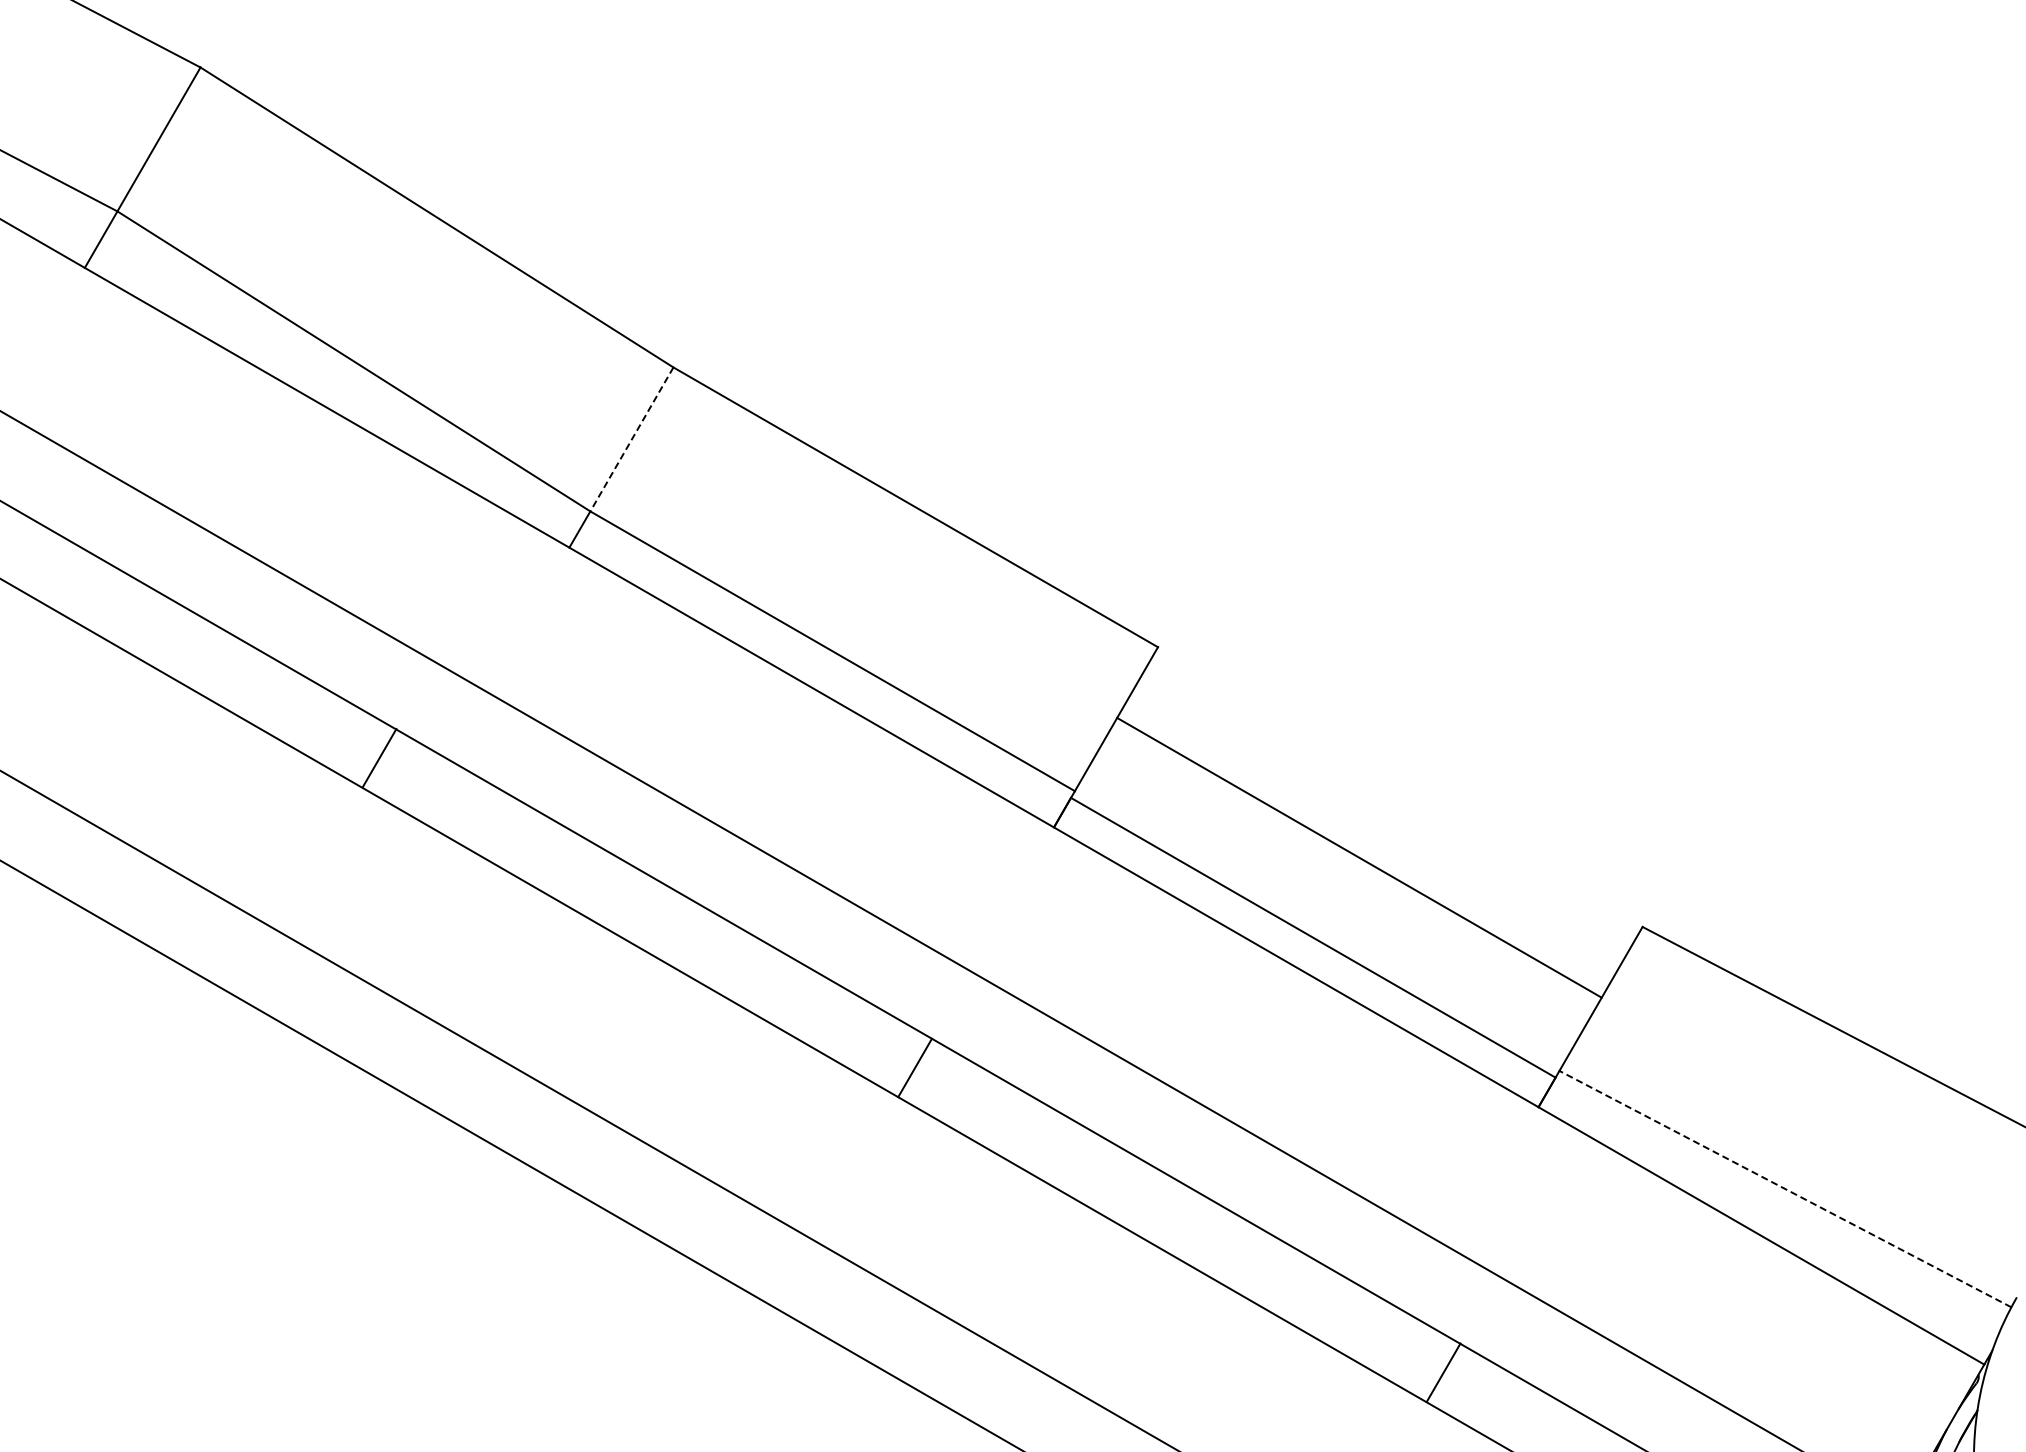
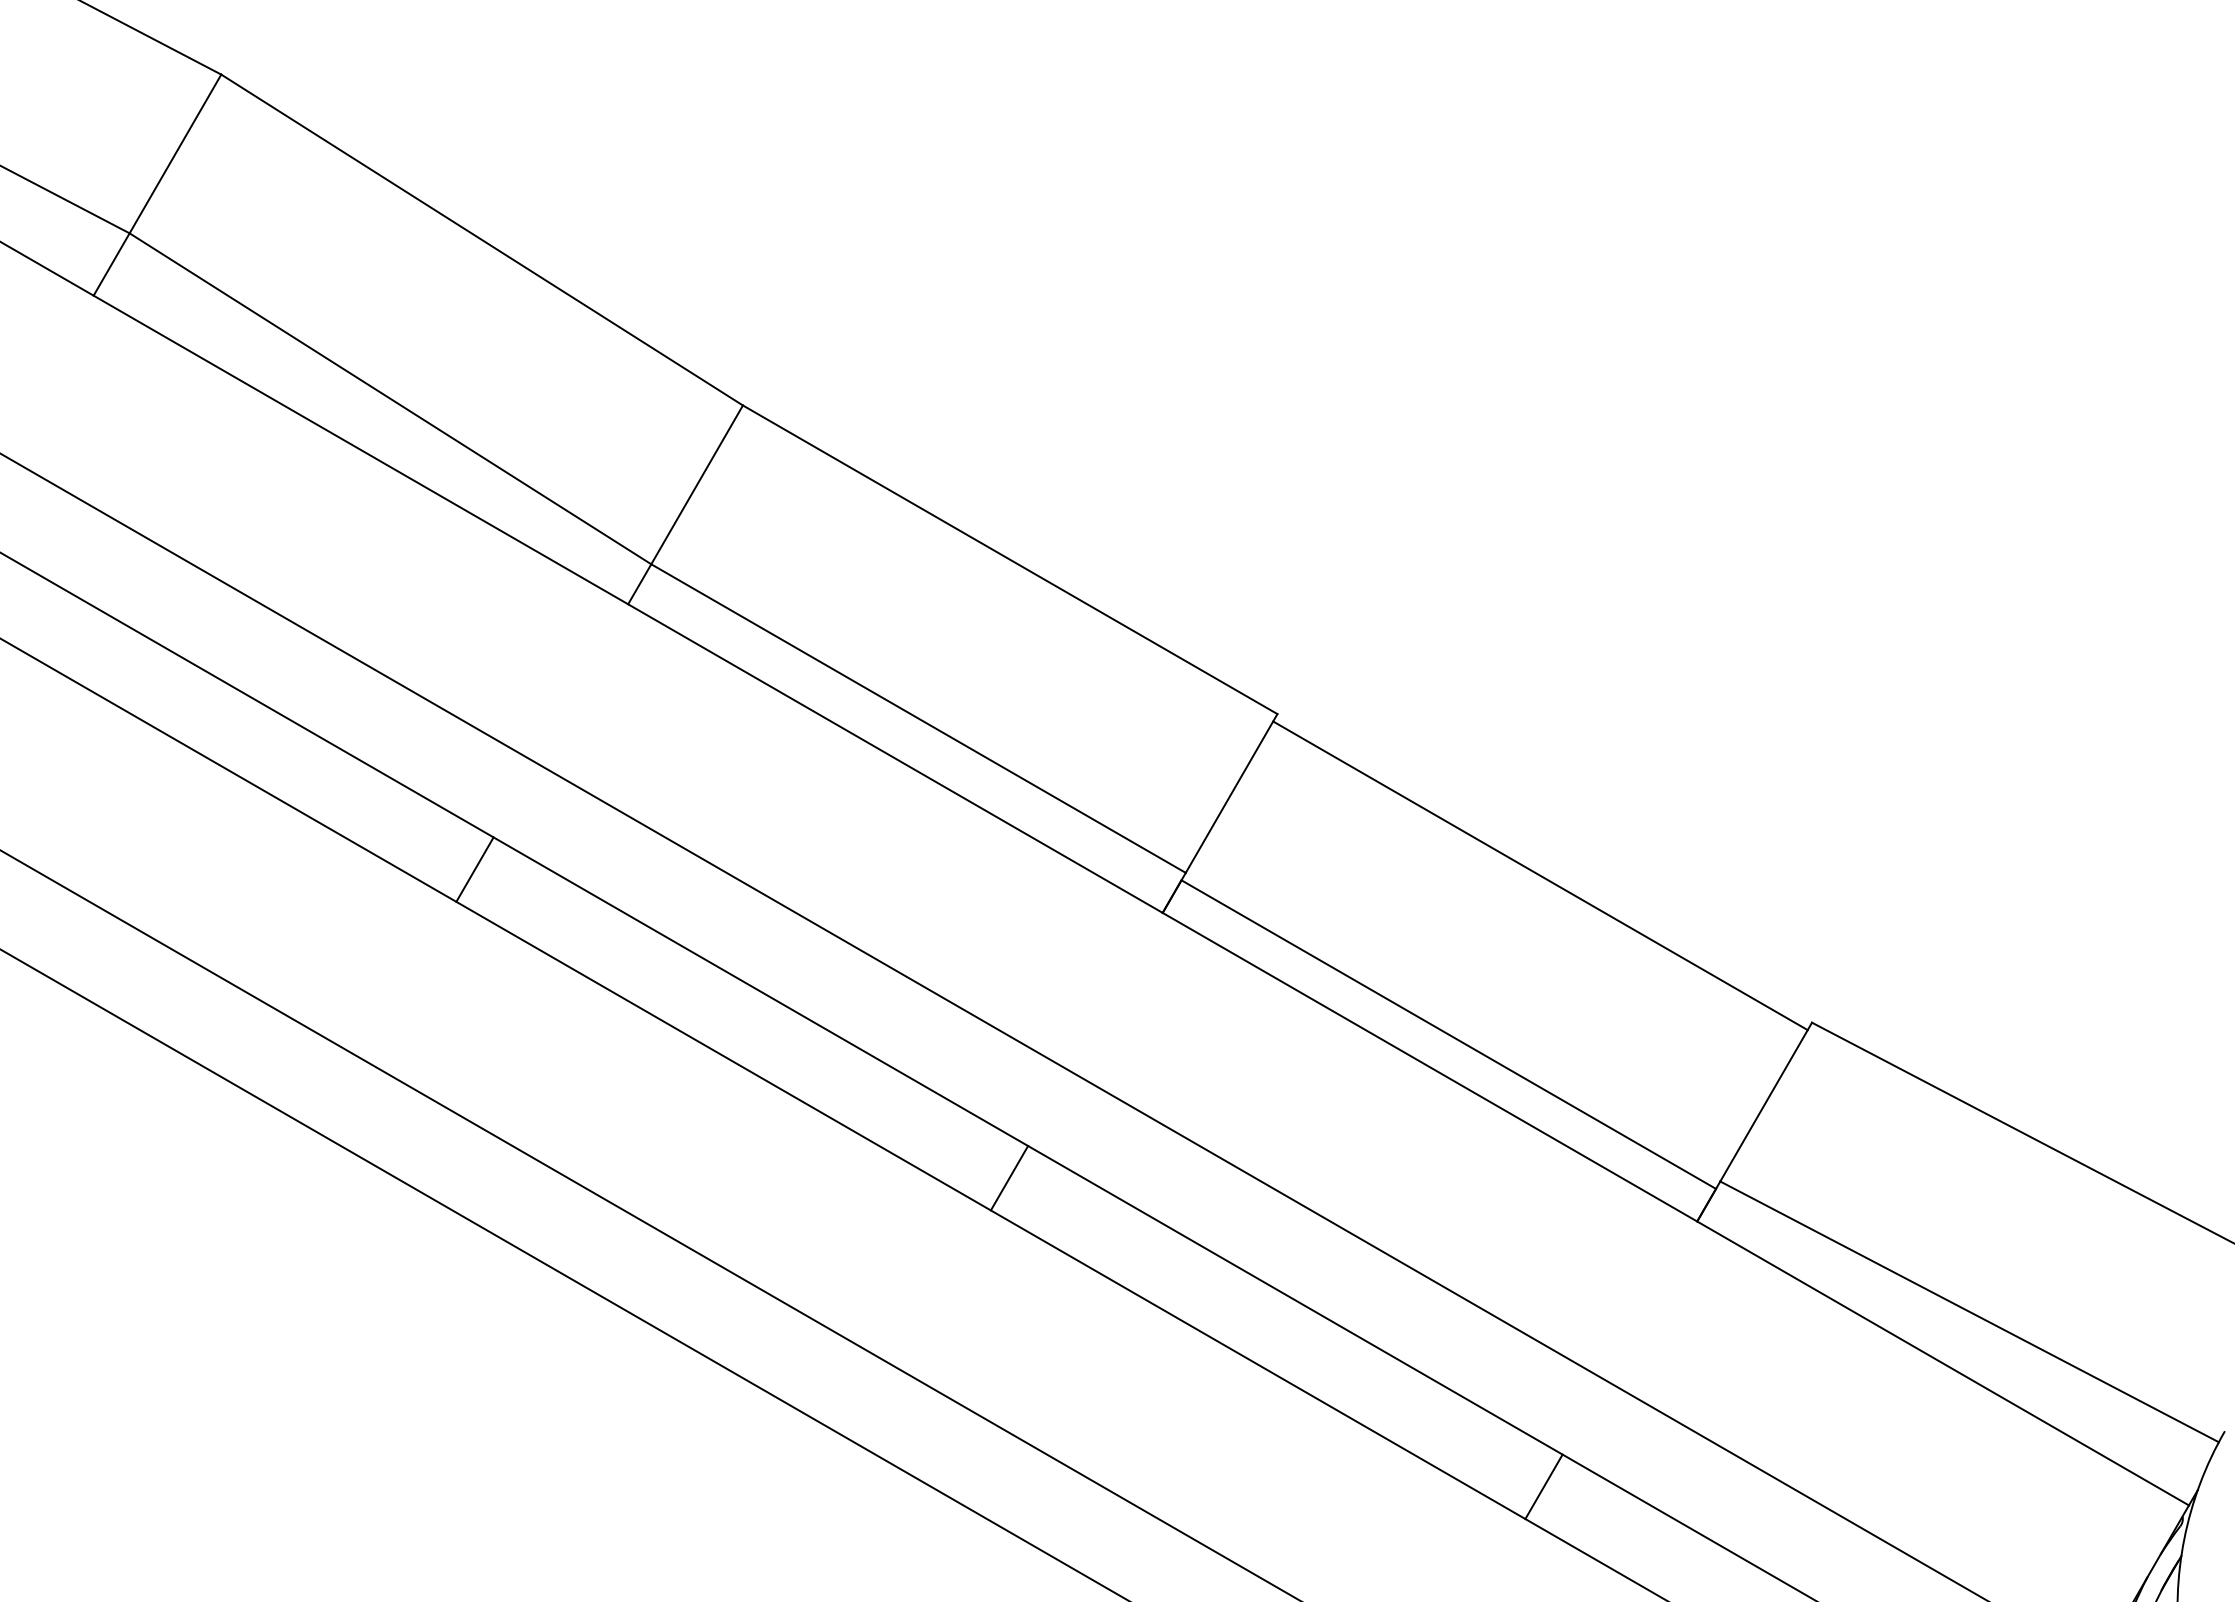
line: (631, 439) -> (696, 484), dashed -> solid
line: (379, 758) -> (474, 869), moved
line: (1359, 857) -> (1540, 875), moved
line: (1785, 1189) -> (1969, 1312), dashed -> solid
line: (1443, 1372) -> (1543, 1486), moved

